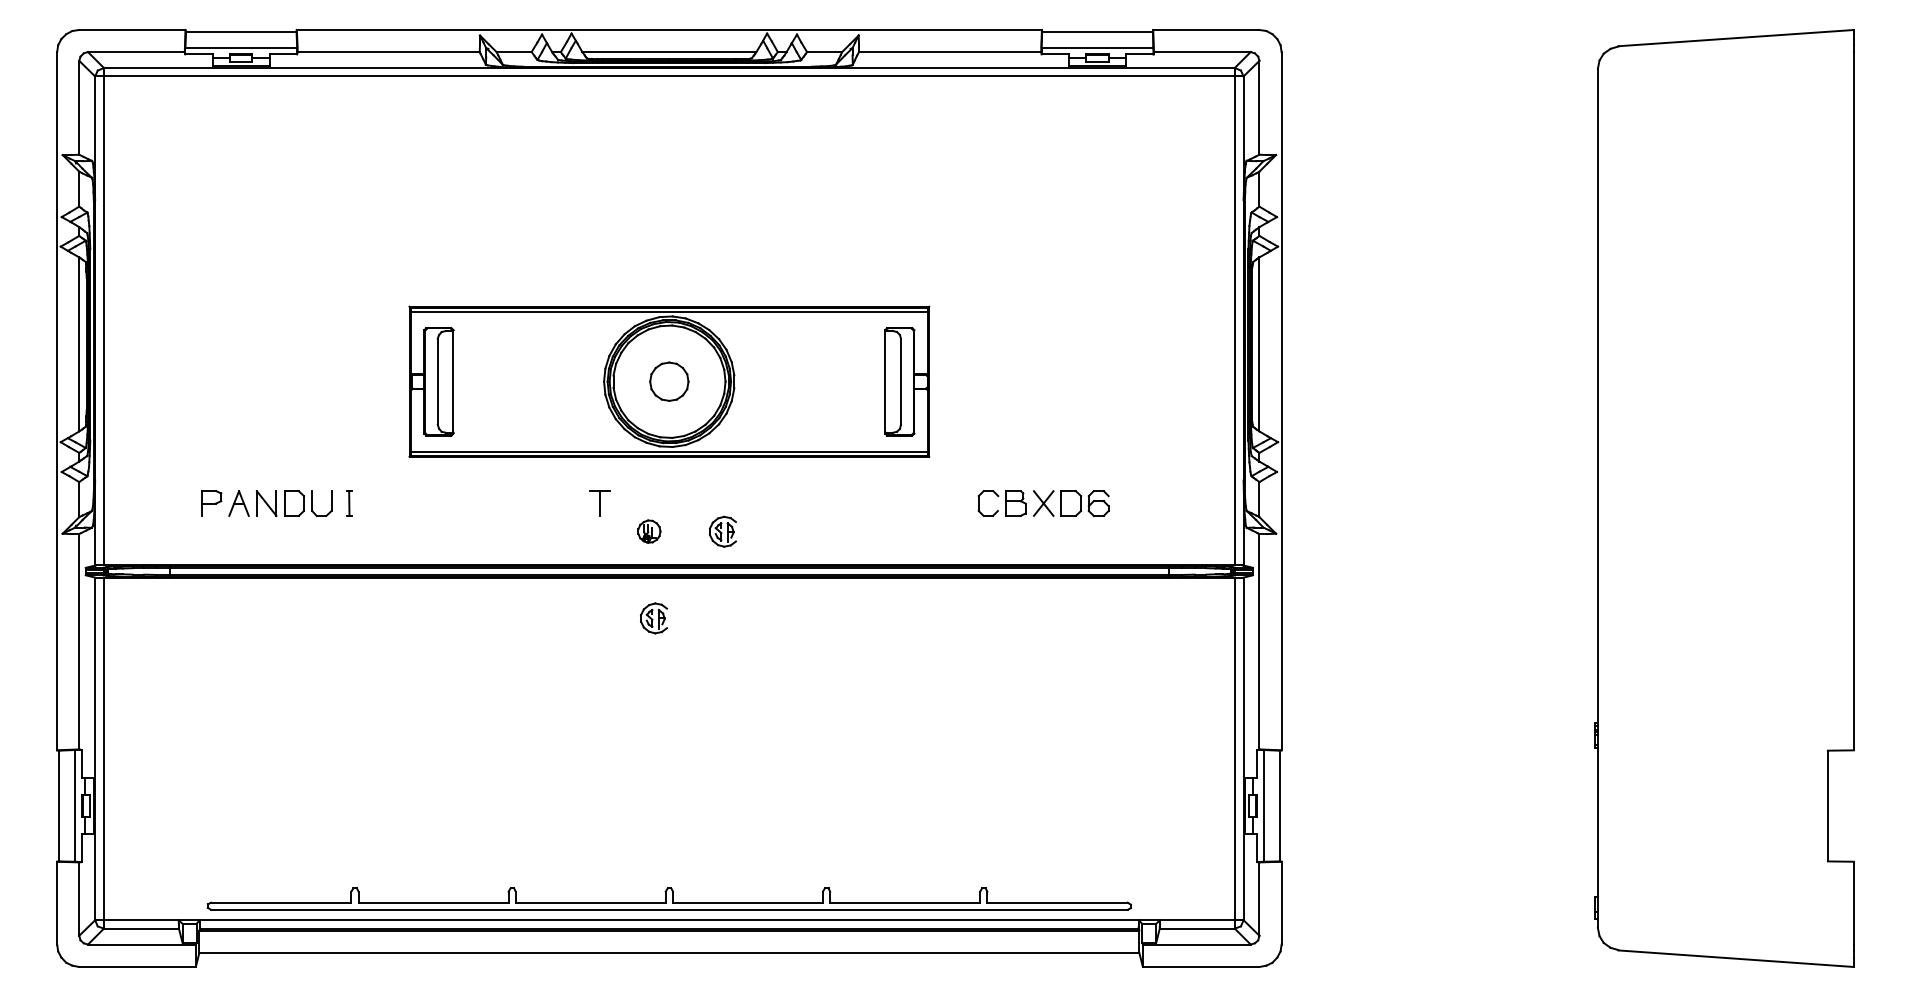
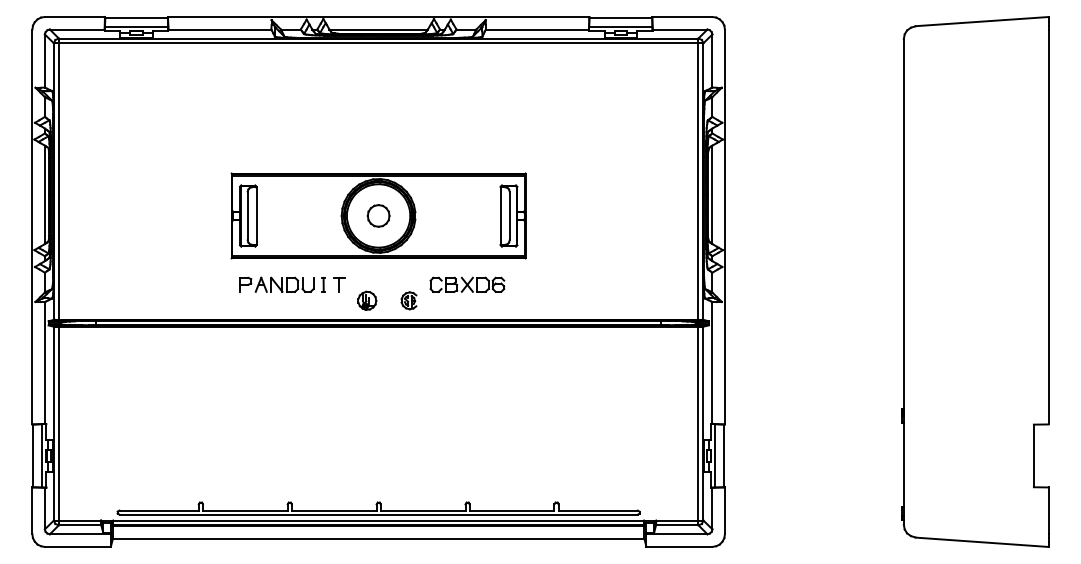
part: (276, 502) -> (282, 284), moved
part: (1043, 502) -> (467, 284), moved
part: (649, 531) -> (367, 300), size x1.43
part: (653, 617) -> (369, 349), removed

